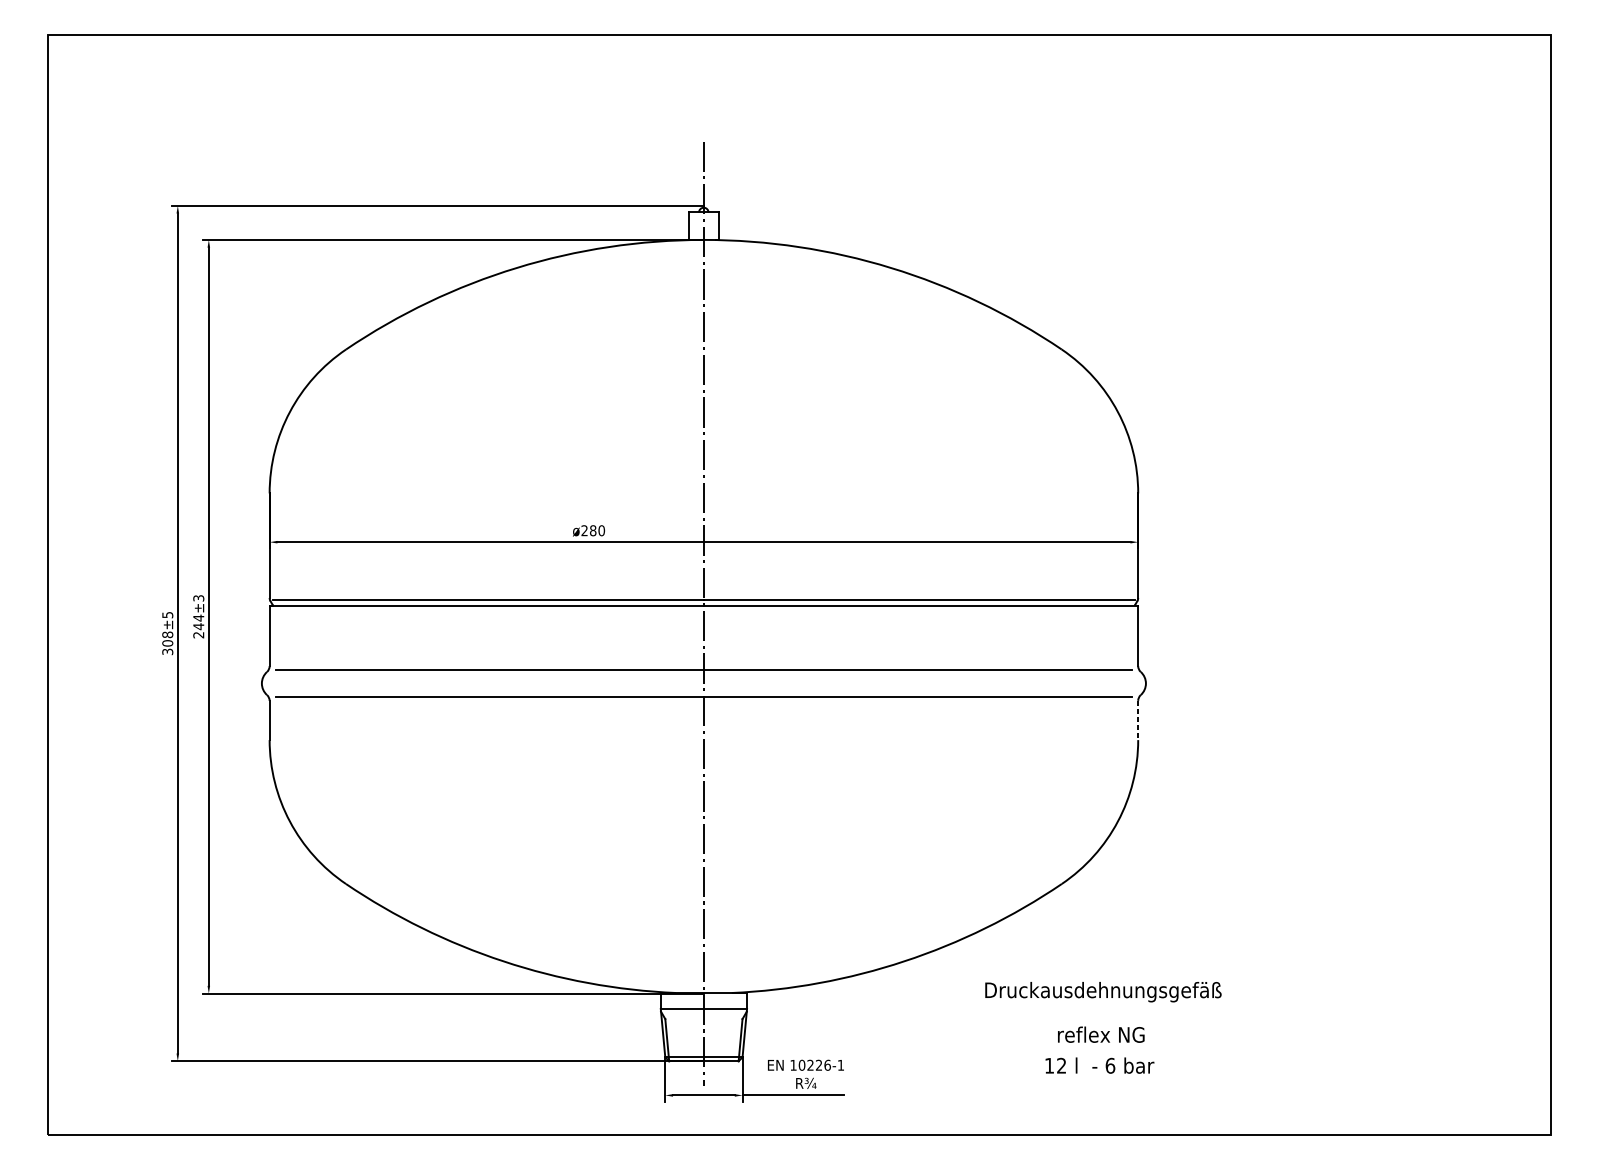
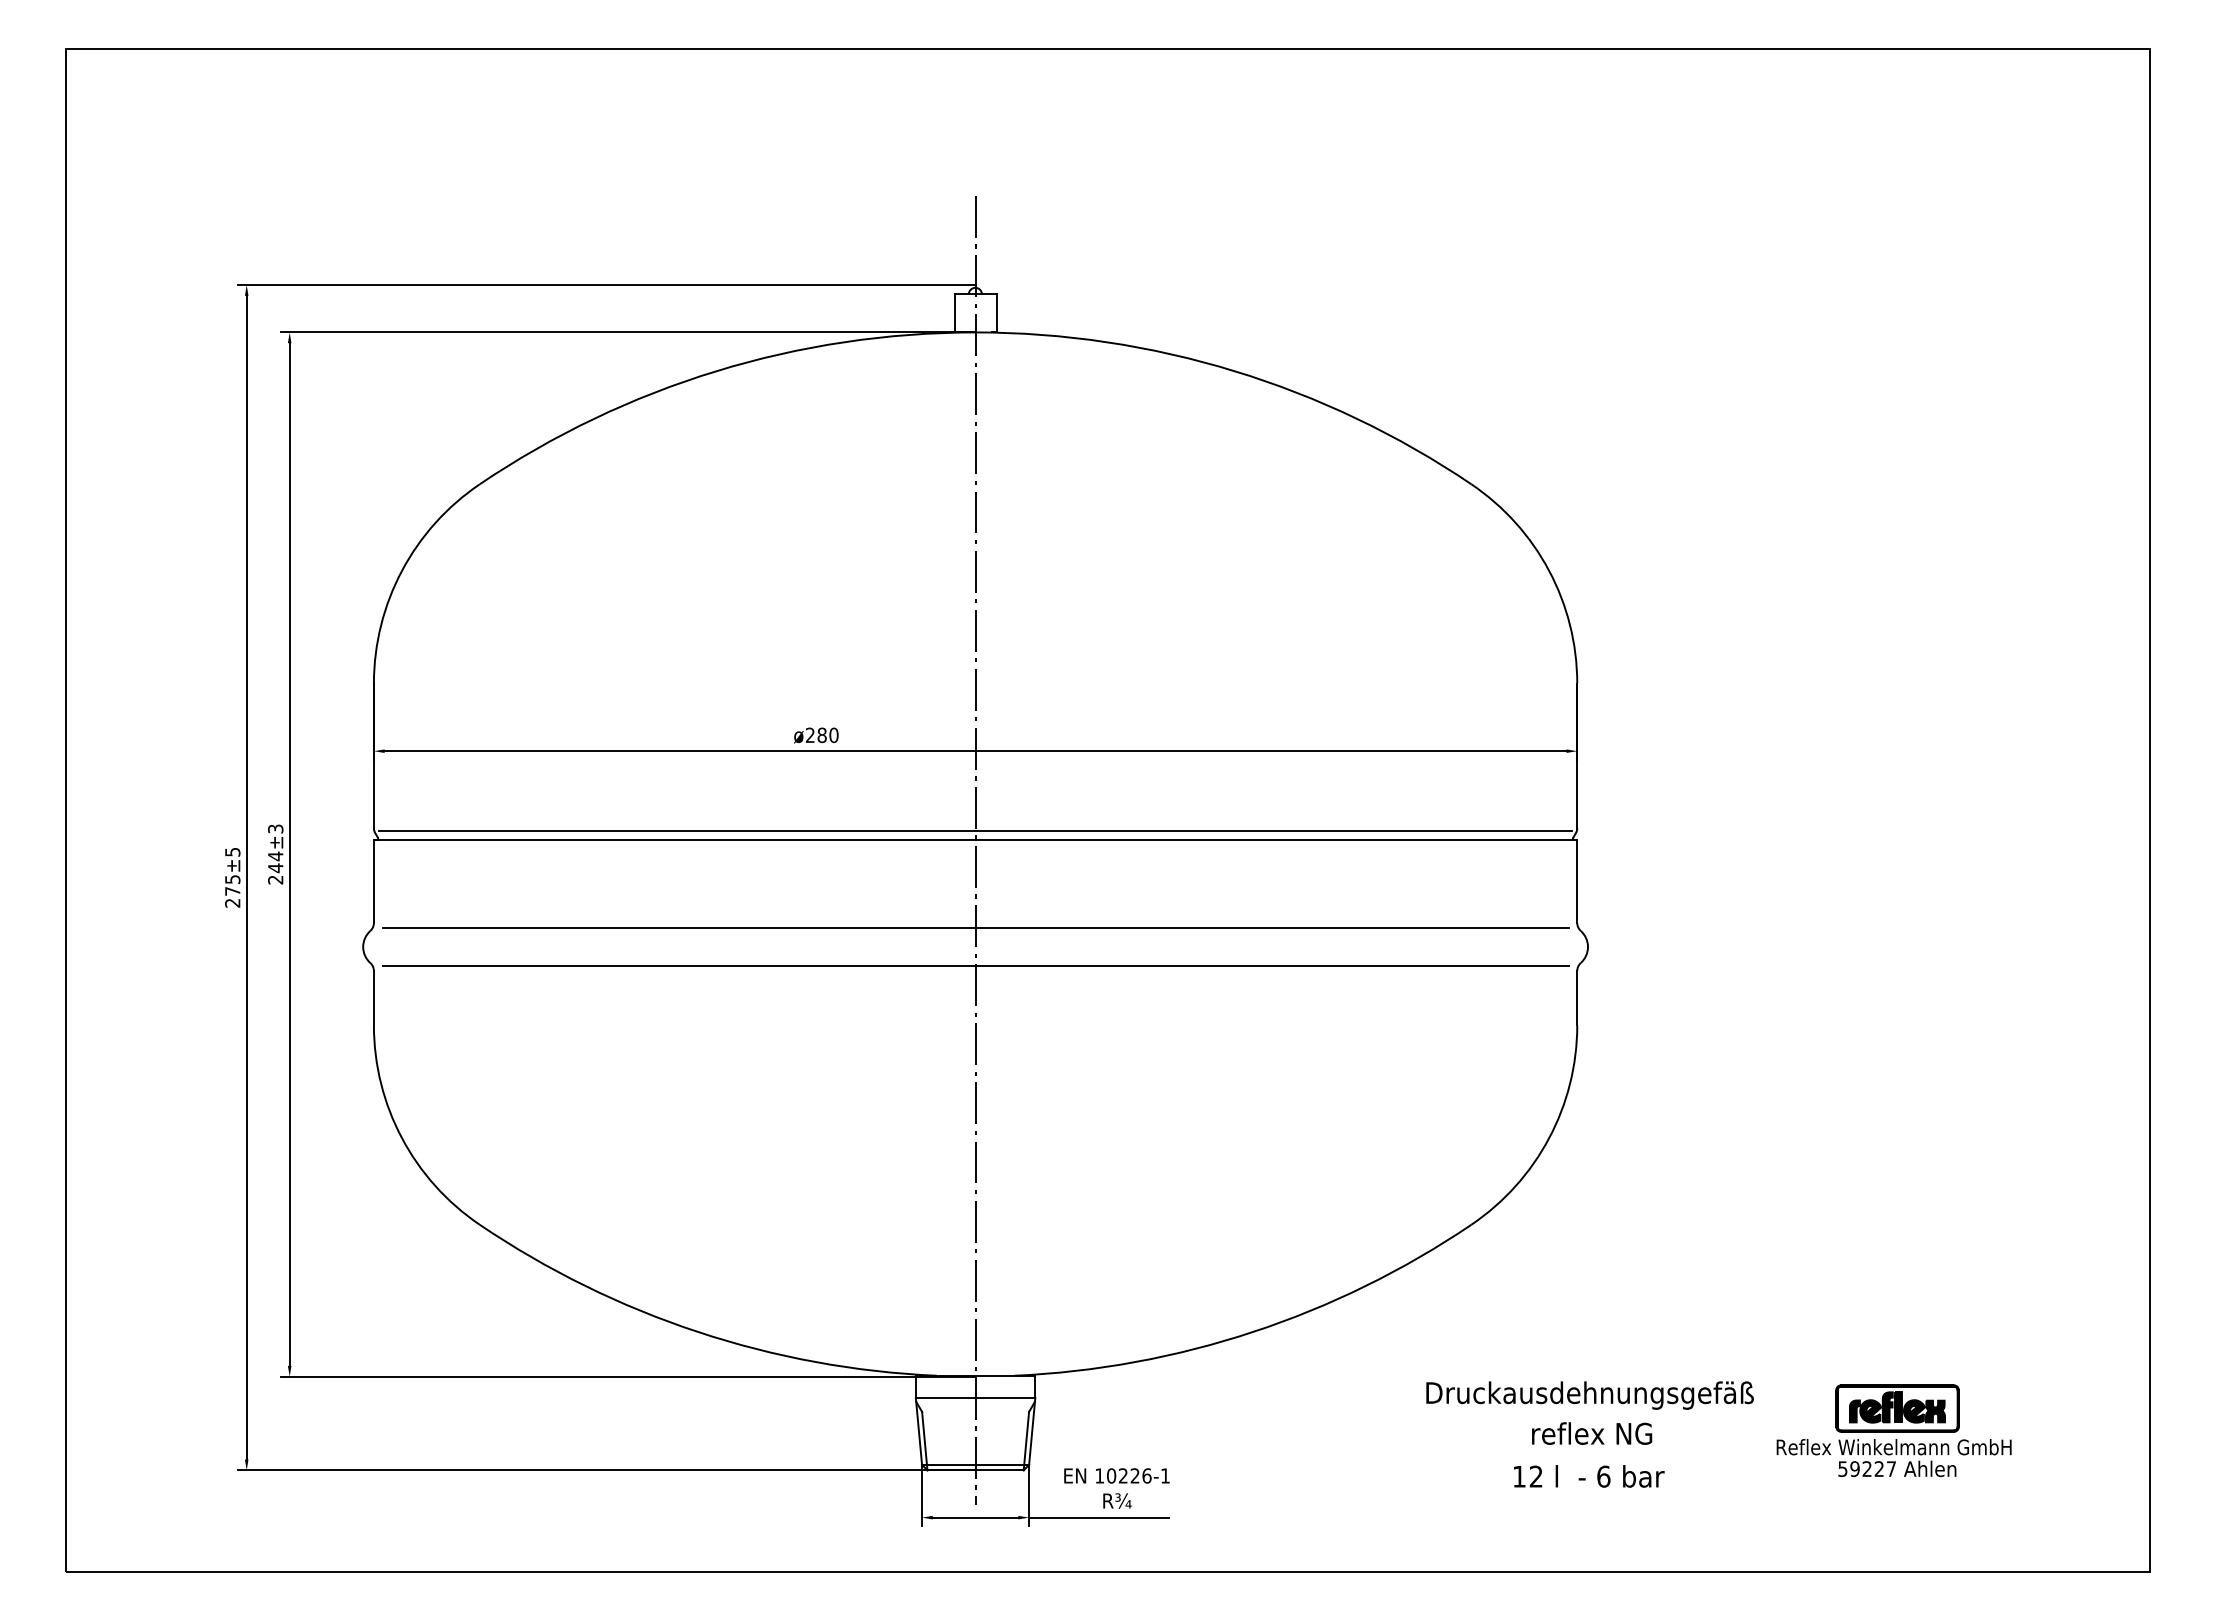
text: (167, 643) -> (232, 891), 308 -> 275
line: (1138, 720) -> (1577, 998), dashed -> solid
text: (1103, 992) -> (1589, 1395), moved
part: (1366, 1032) -> (1893, 1430), added
text: (1101, 1034) -> (1592, 1433), moved
text: (1100, 1065) -> (1589, 1476), moved

